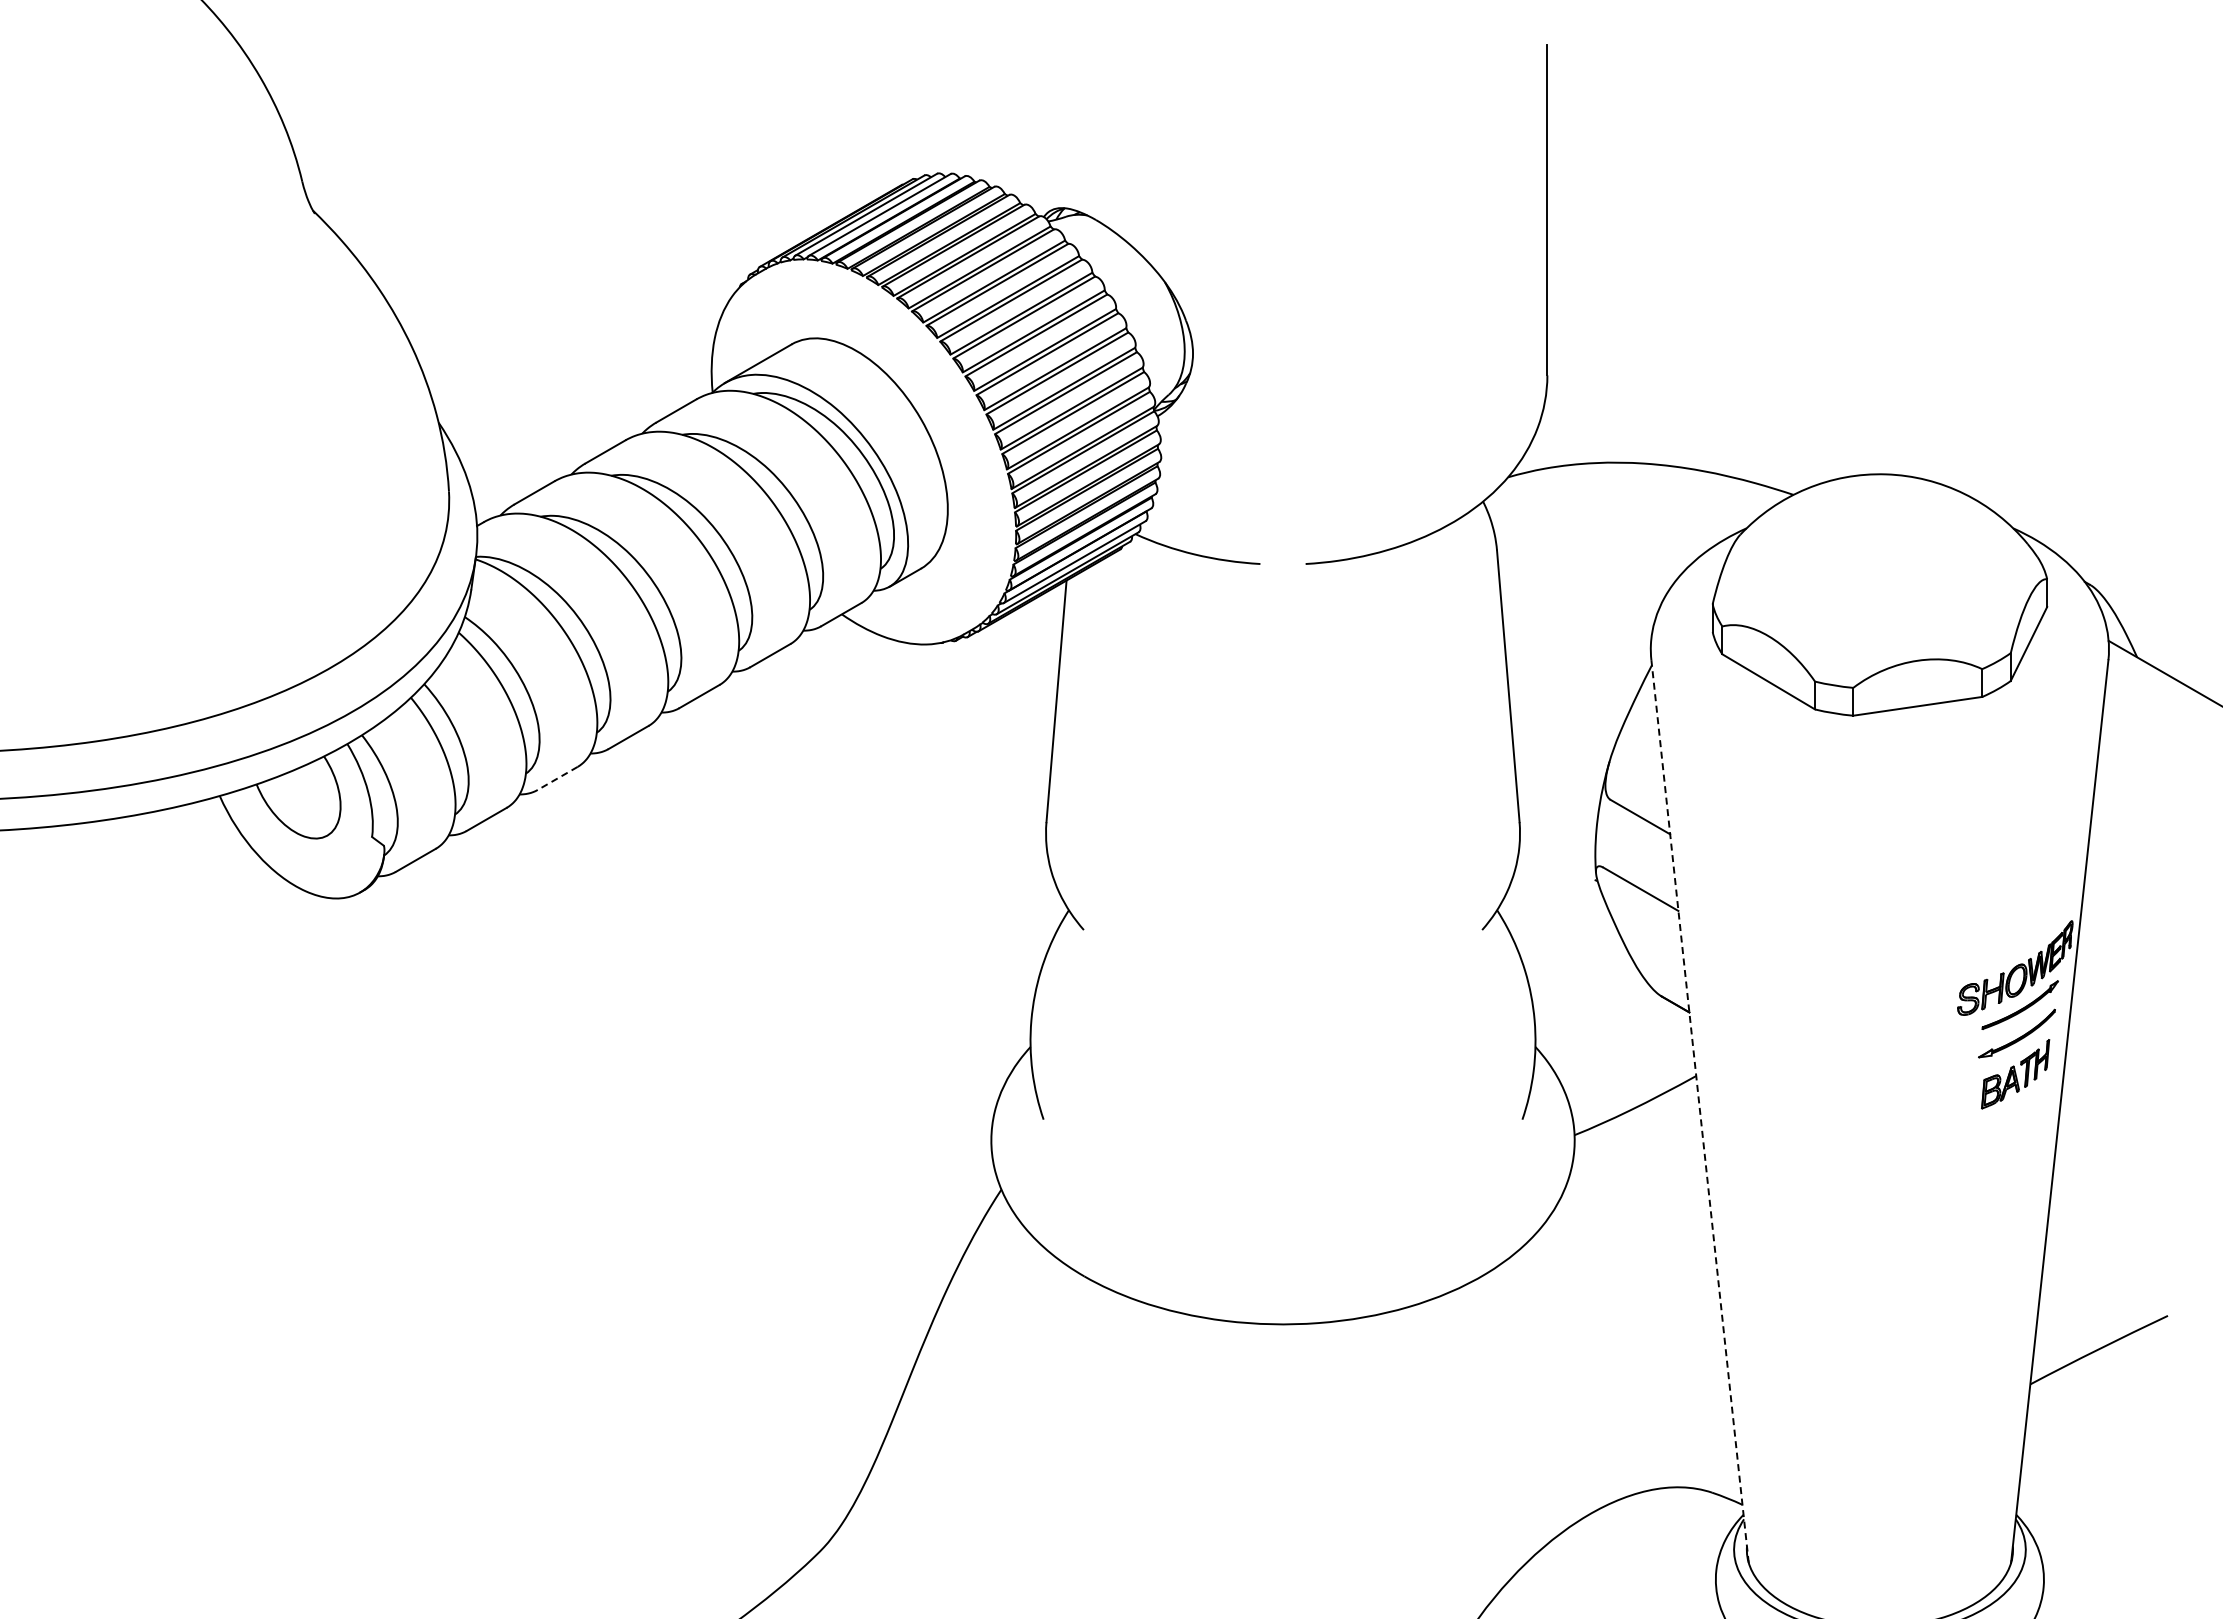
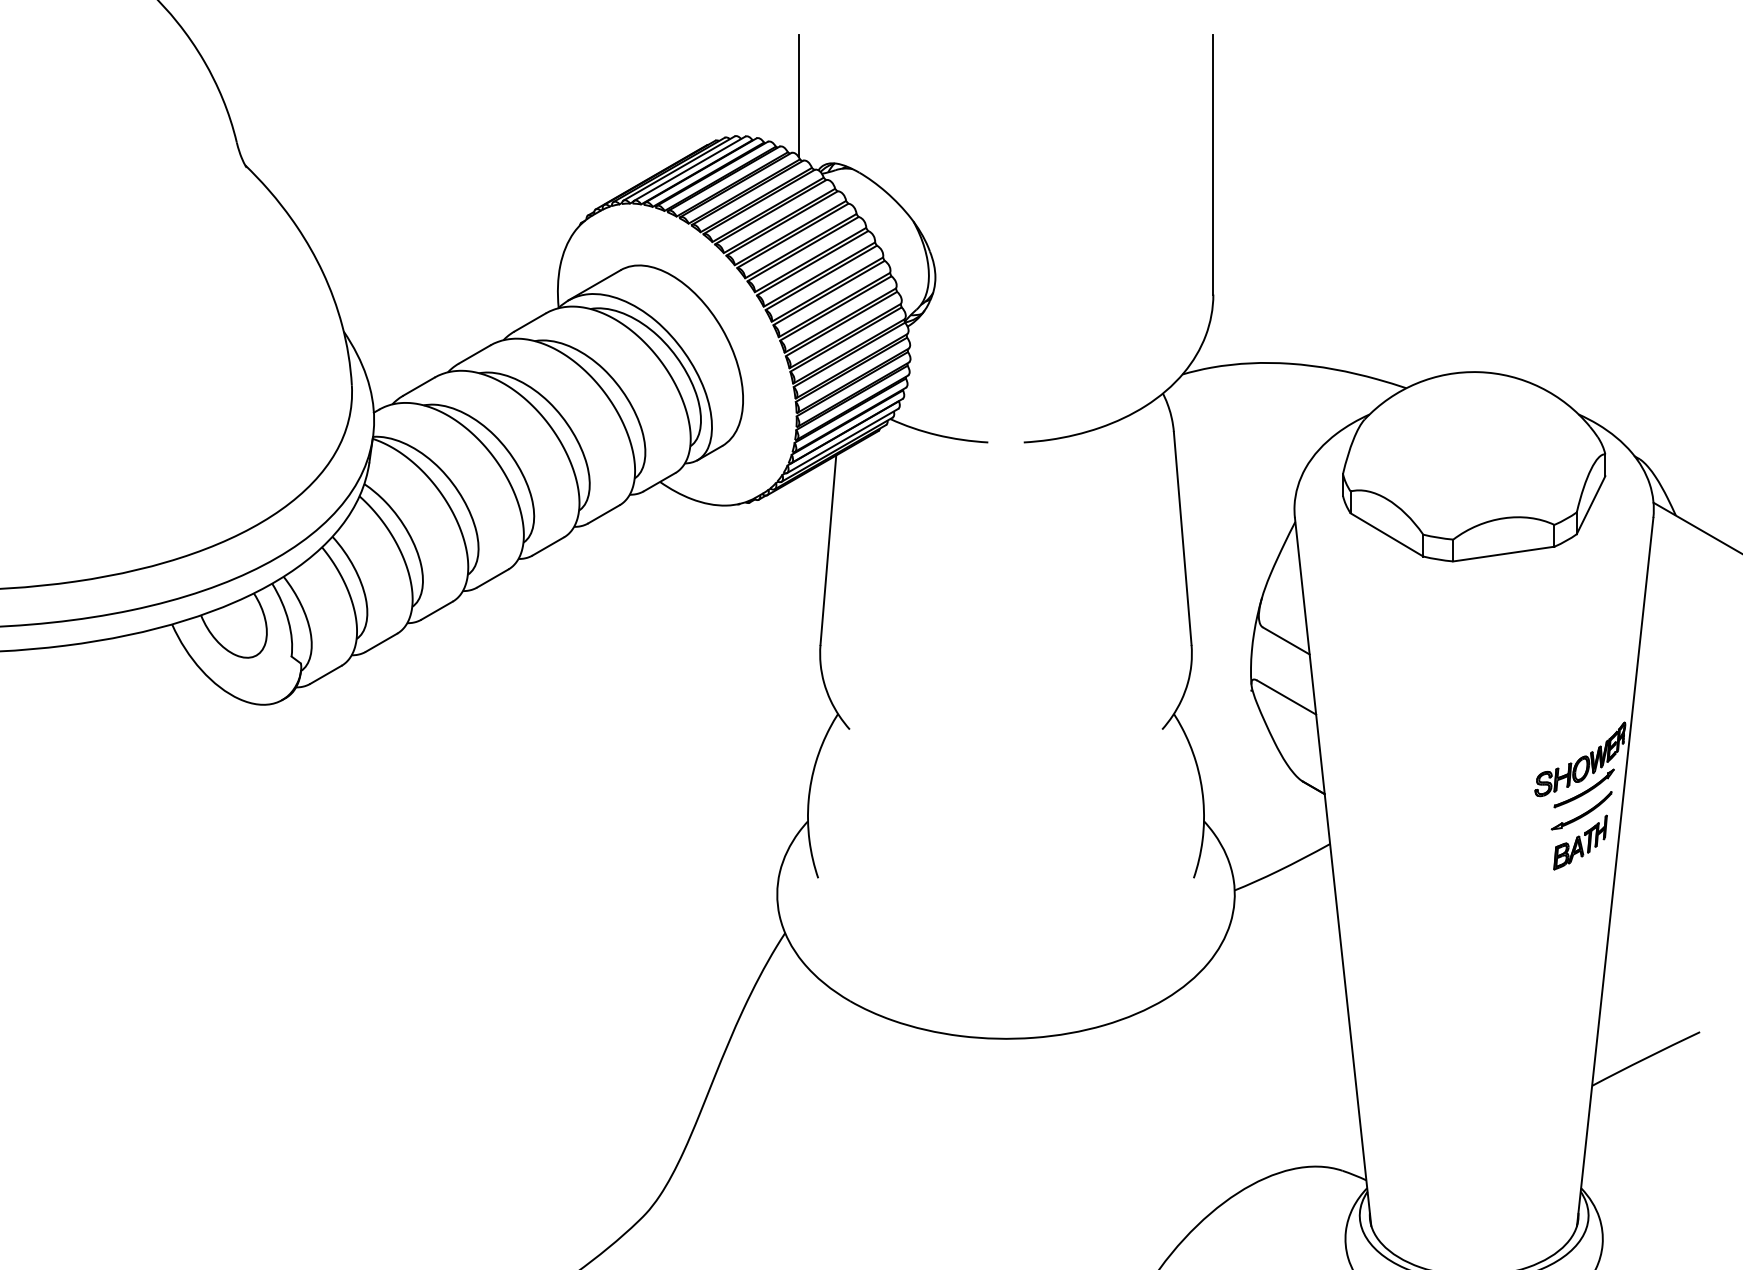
line: (1018, 122) -> (798, 96), added
line: (557, 778) -> (436, 610), dashed -> solid
line: (1700, 1111) -> (1333, 871), dashed -> solid

